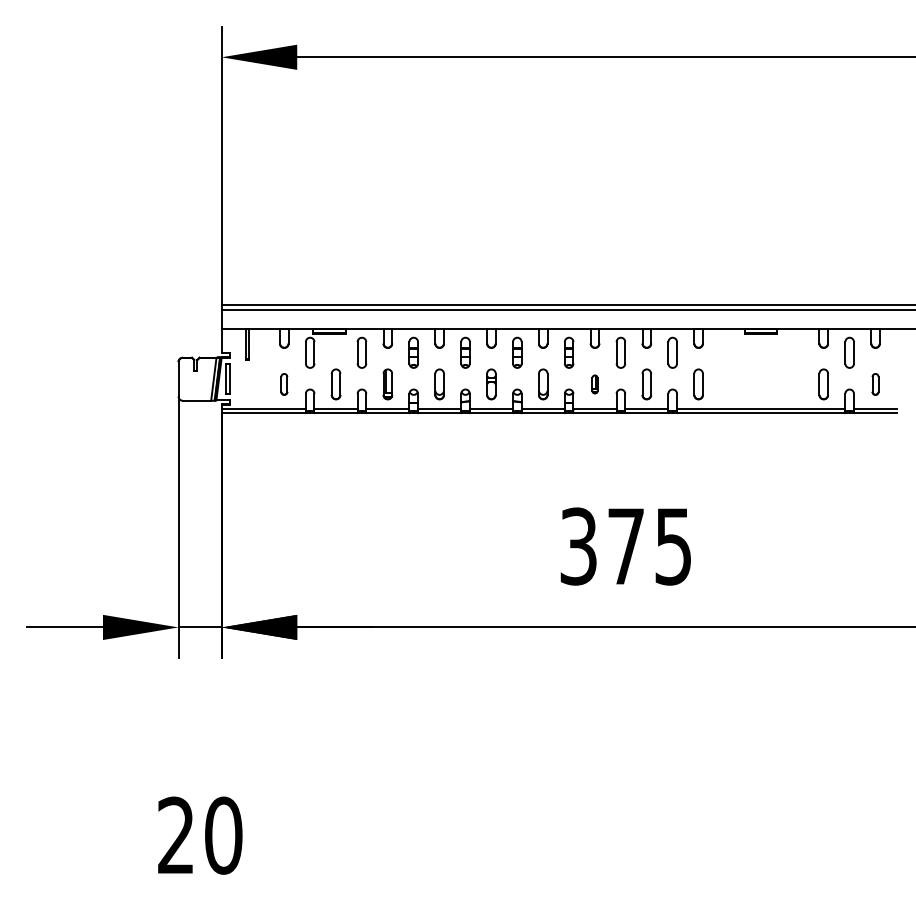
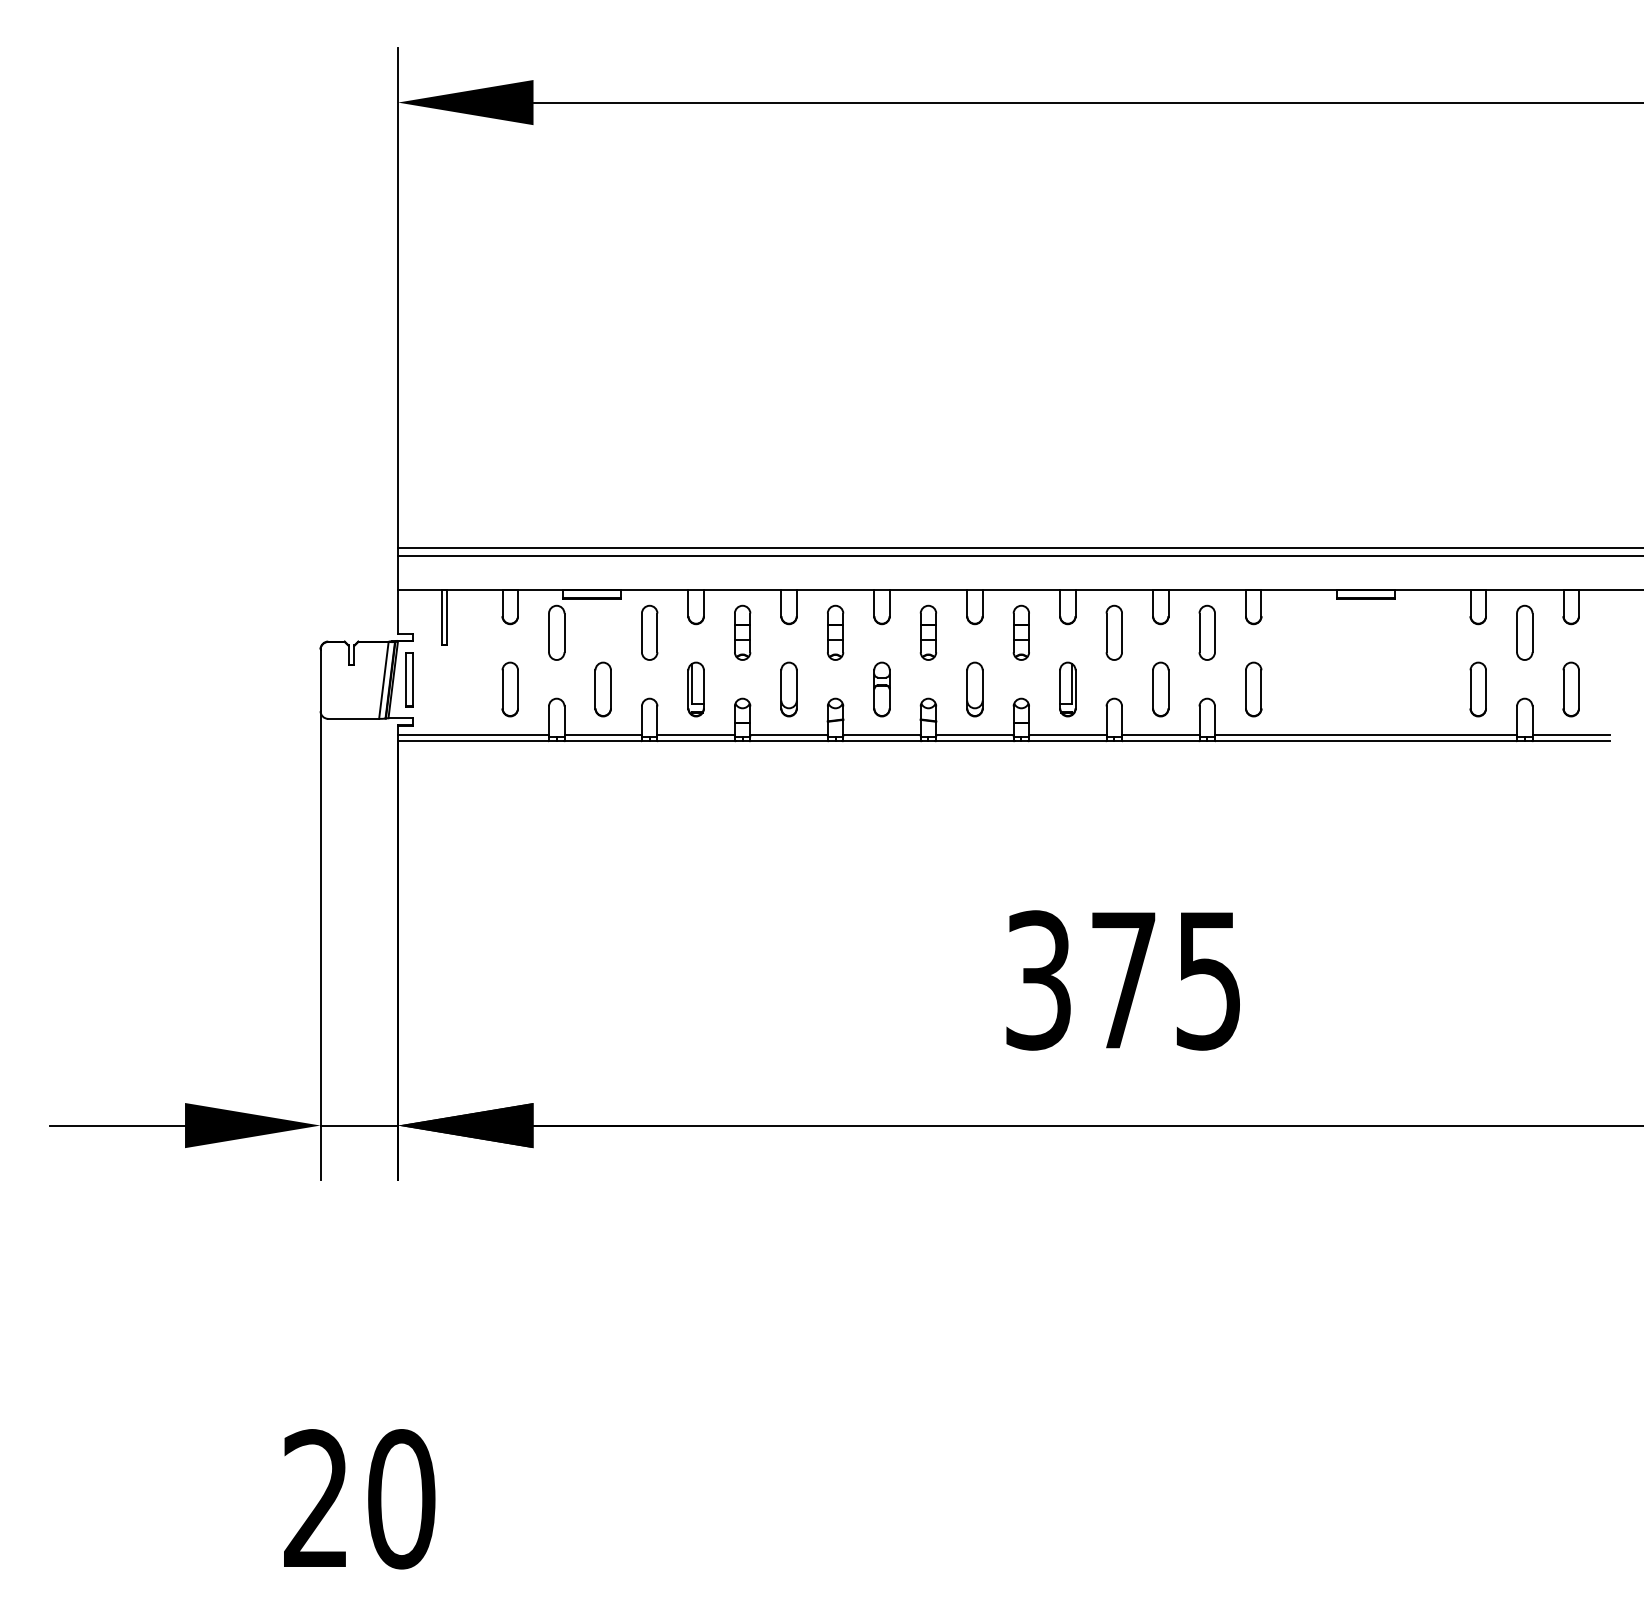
part: (284, 384) -> (510, 689), size x1.43
part: (594, 384) -> (1066, 689), size x1.67
part: (875, 384) -> (1571, 689), size x1.43

